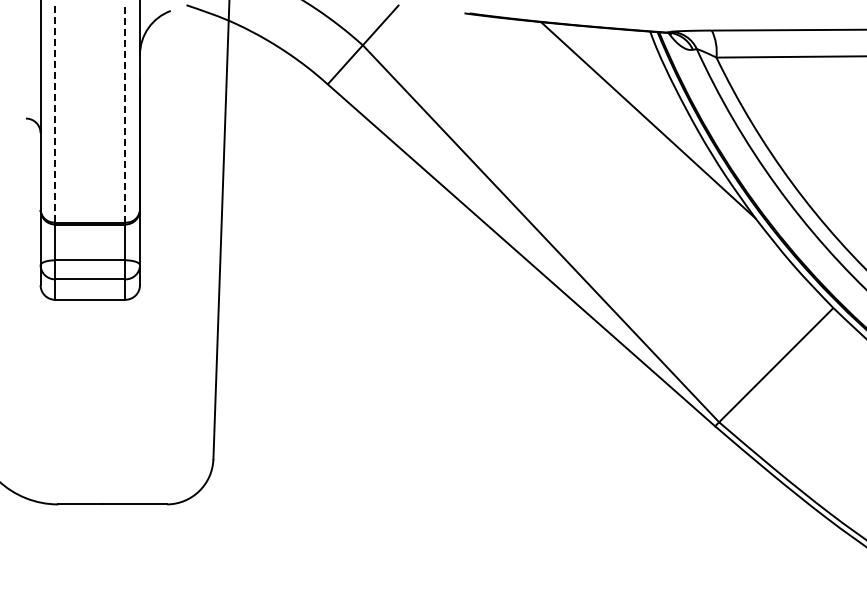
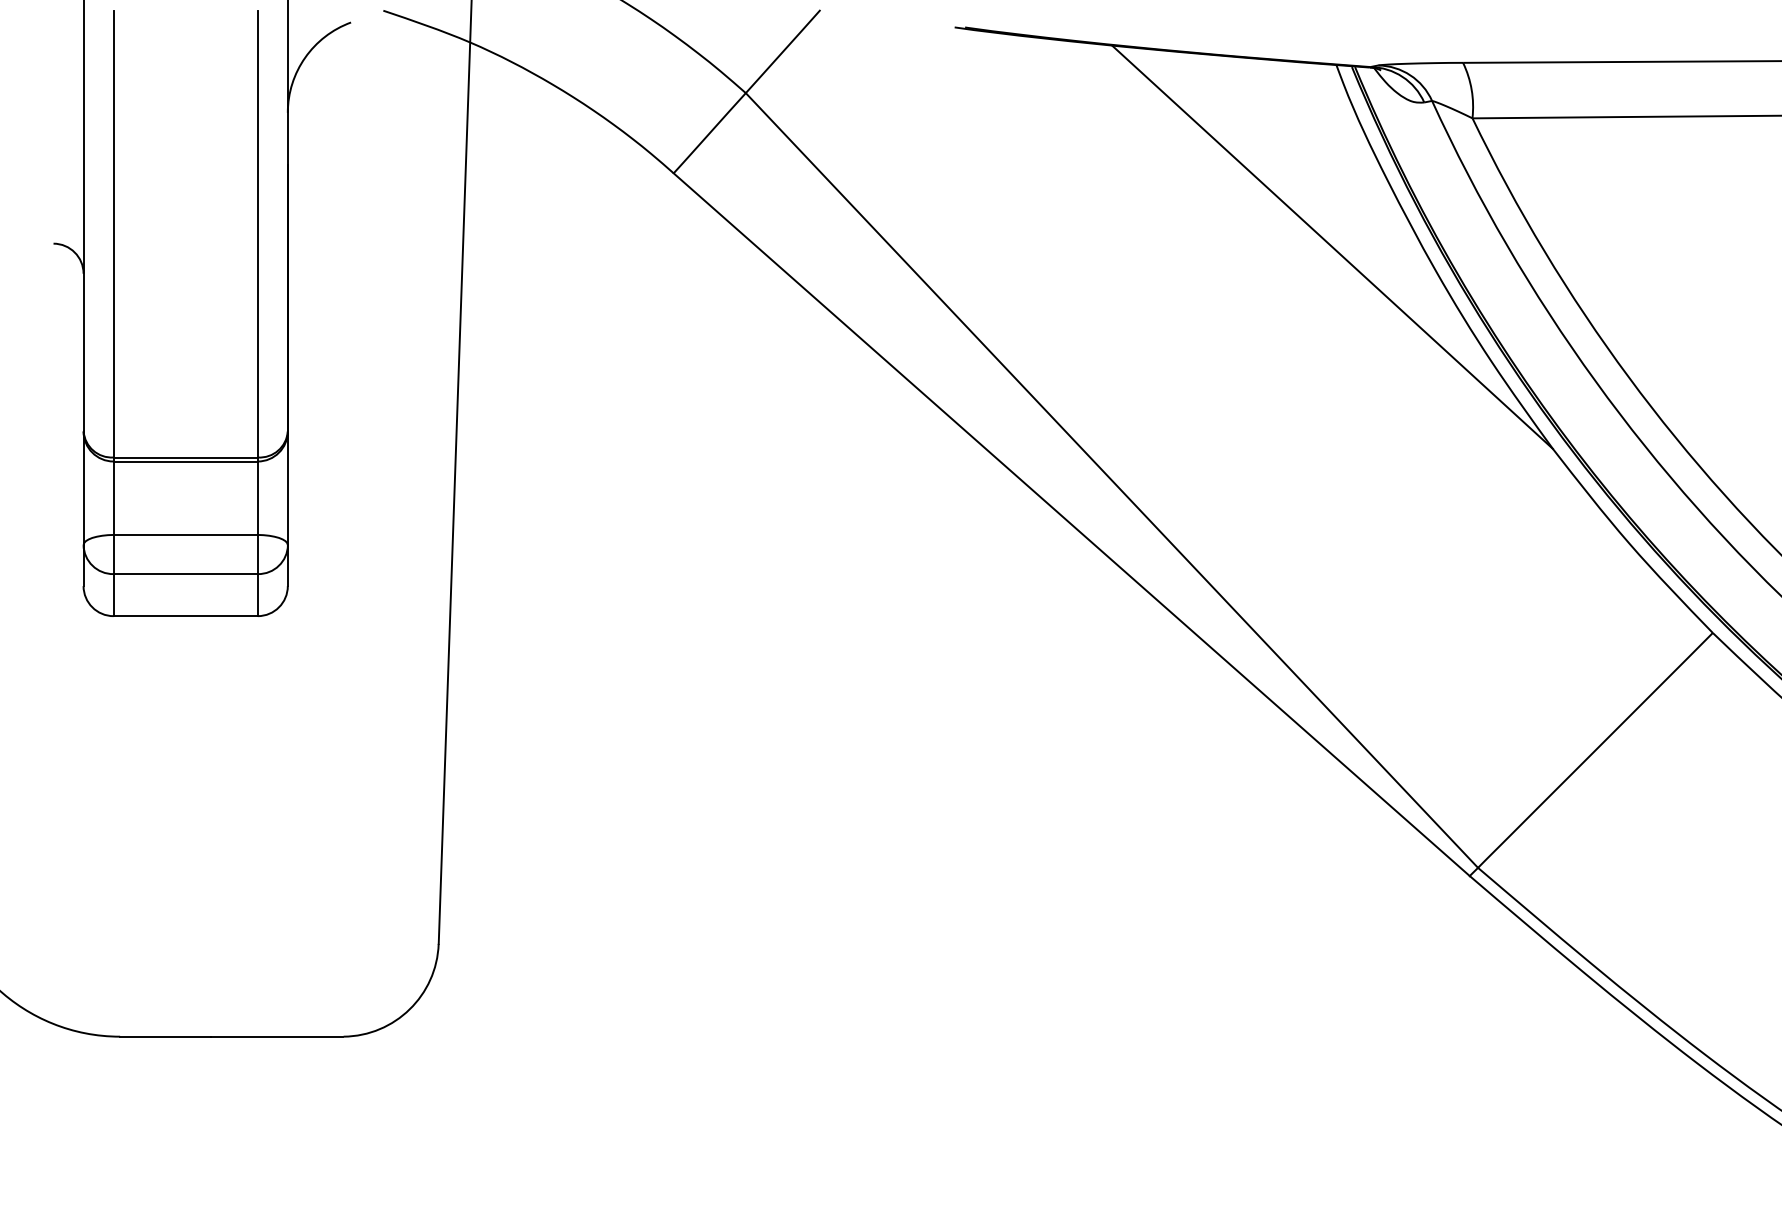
line: (55, 114) -> (114, 235), dashed -> solid
line: (125, 114) -> (258, 235), dashed -> solid

